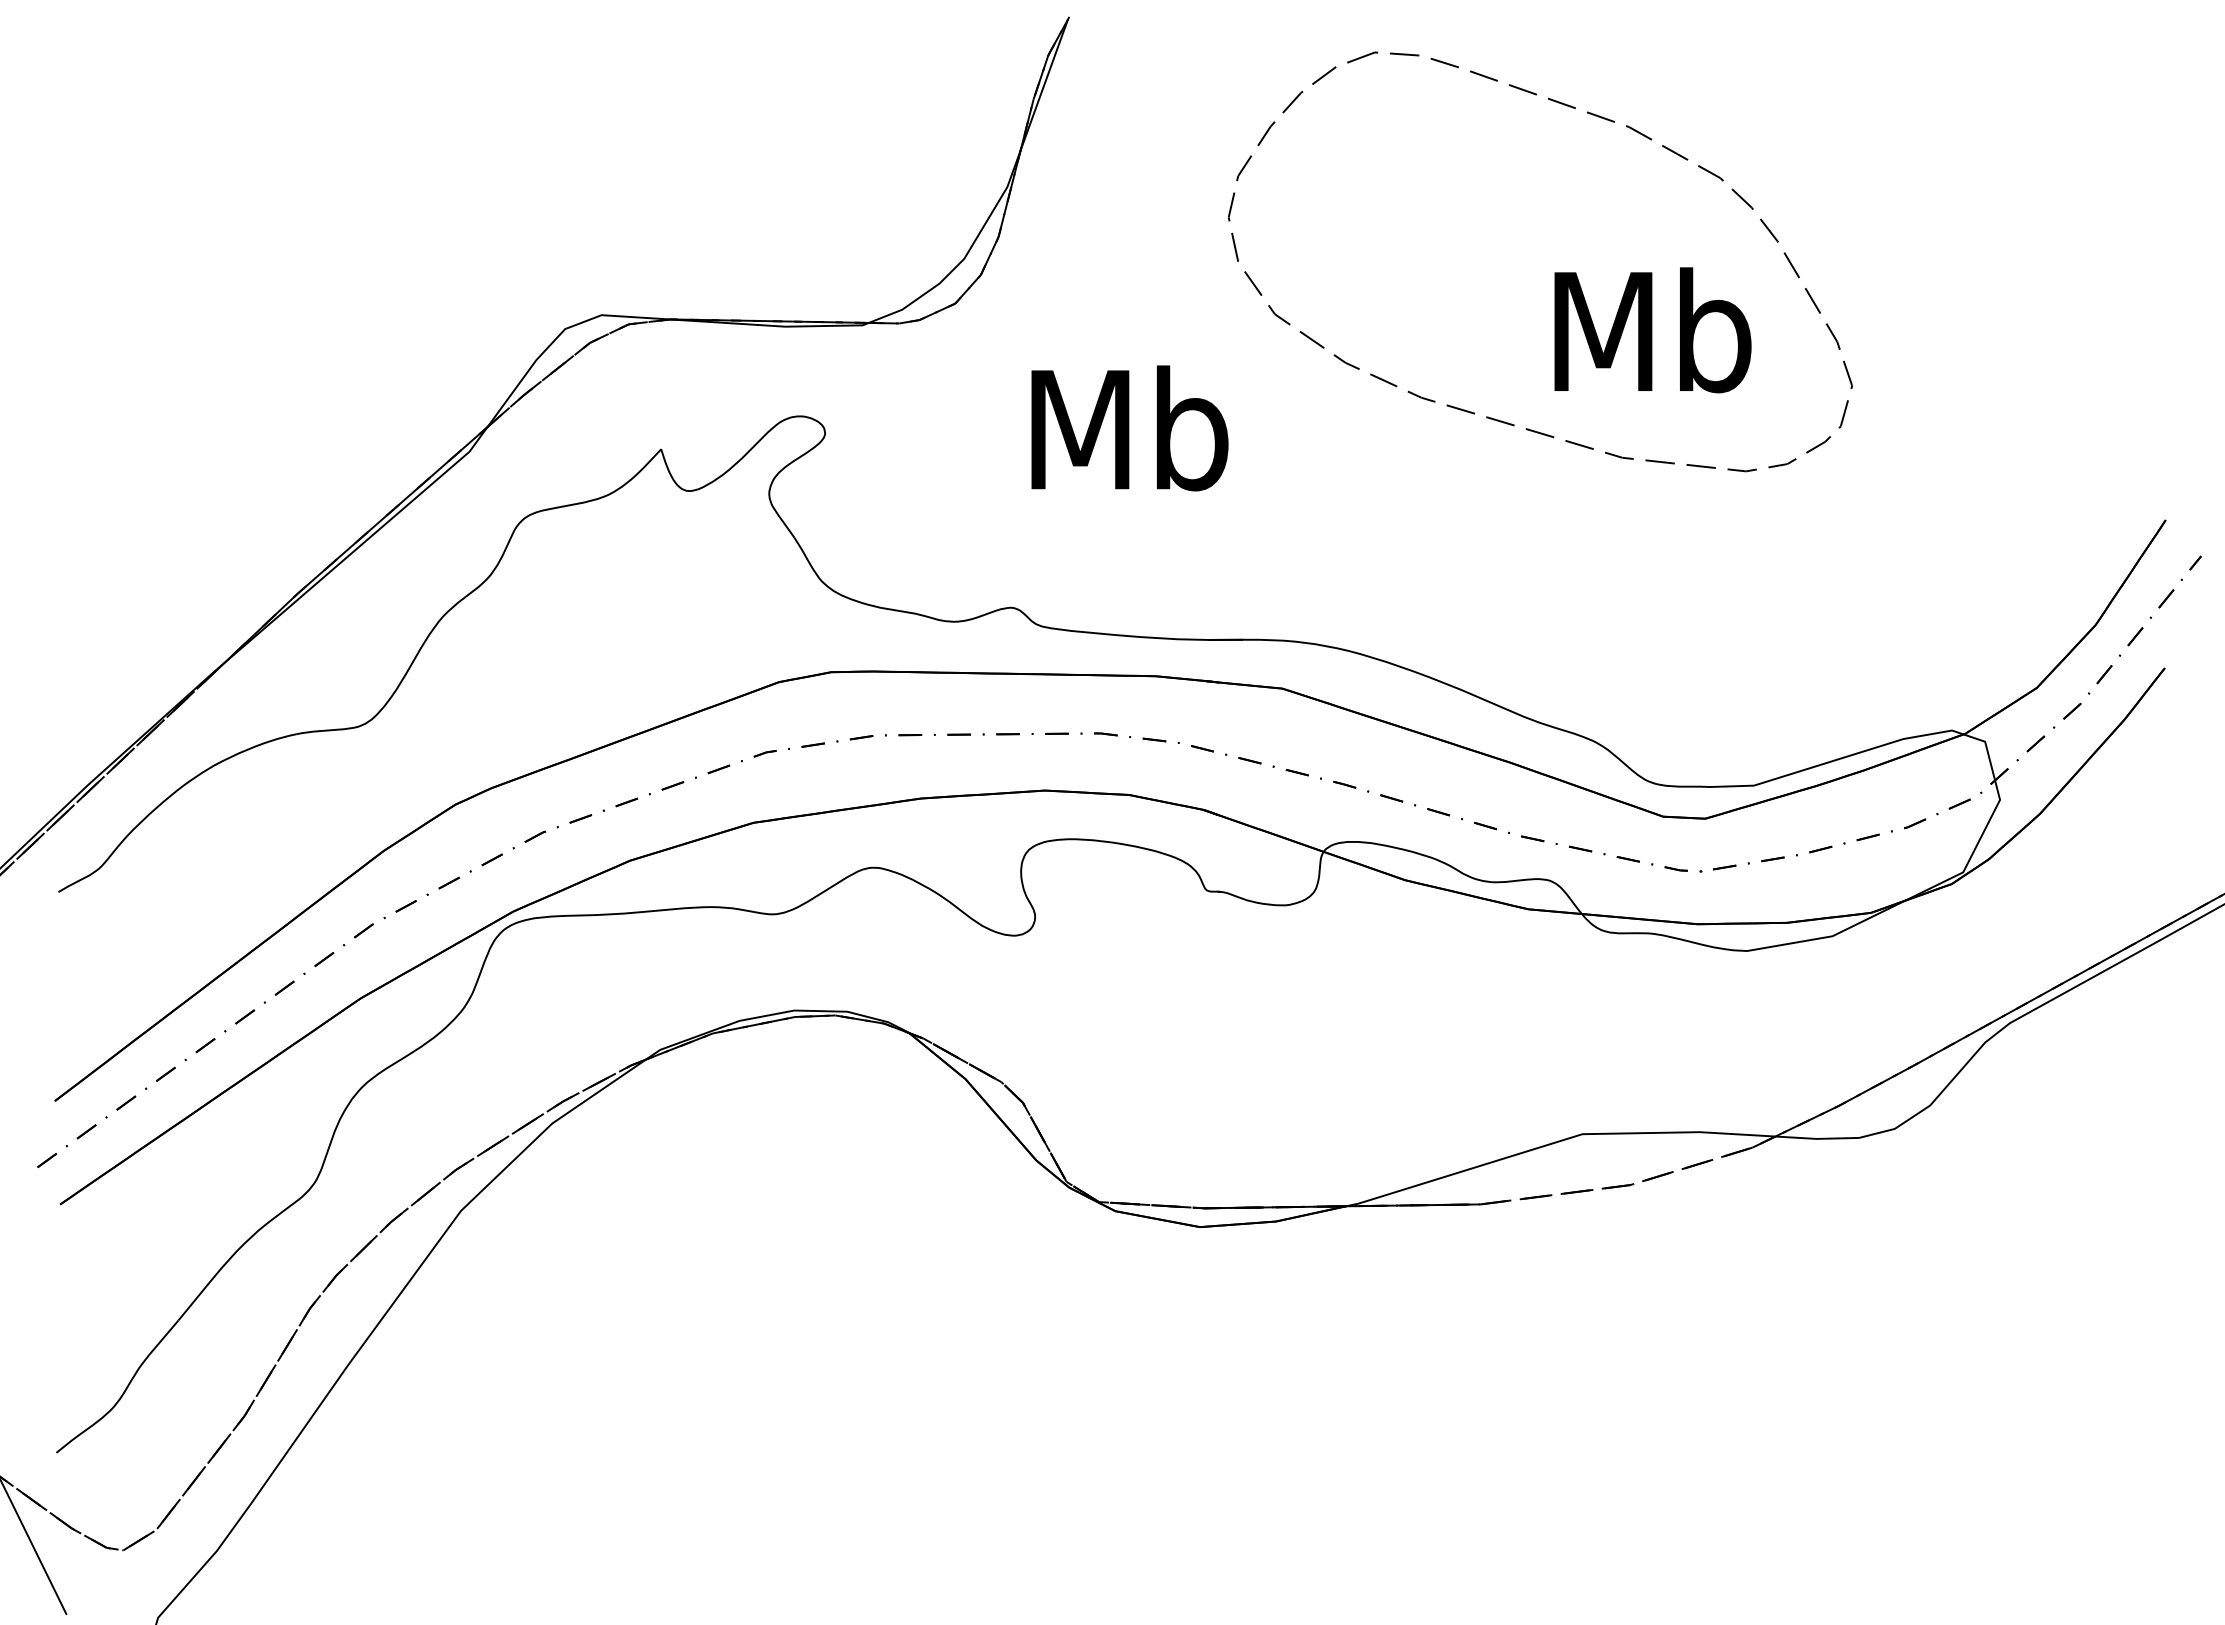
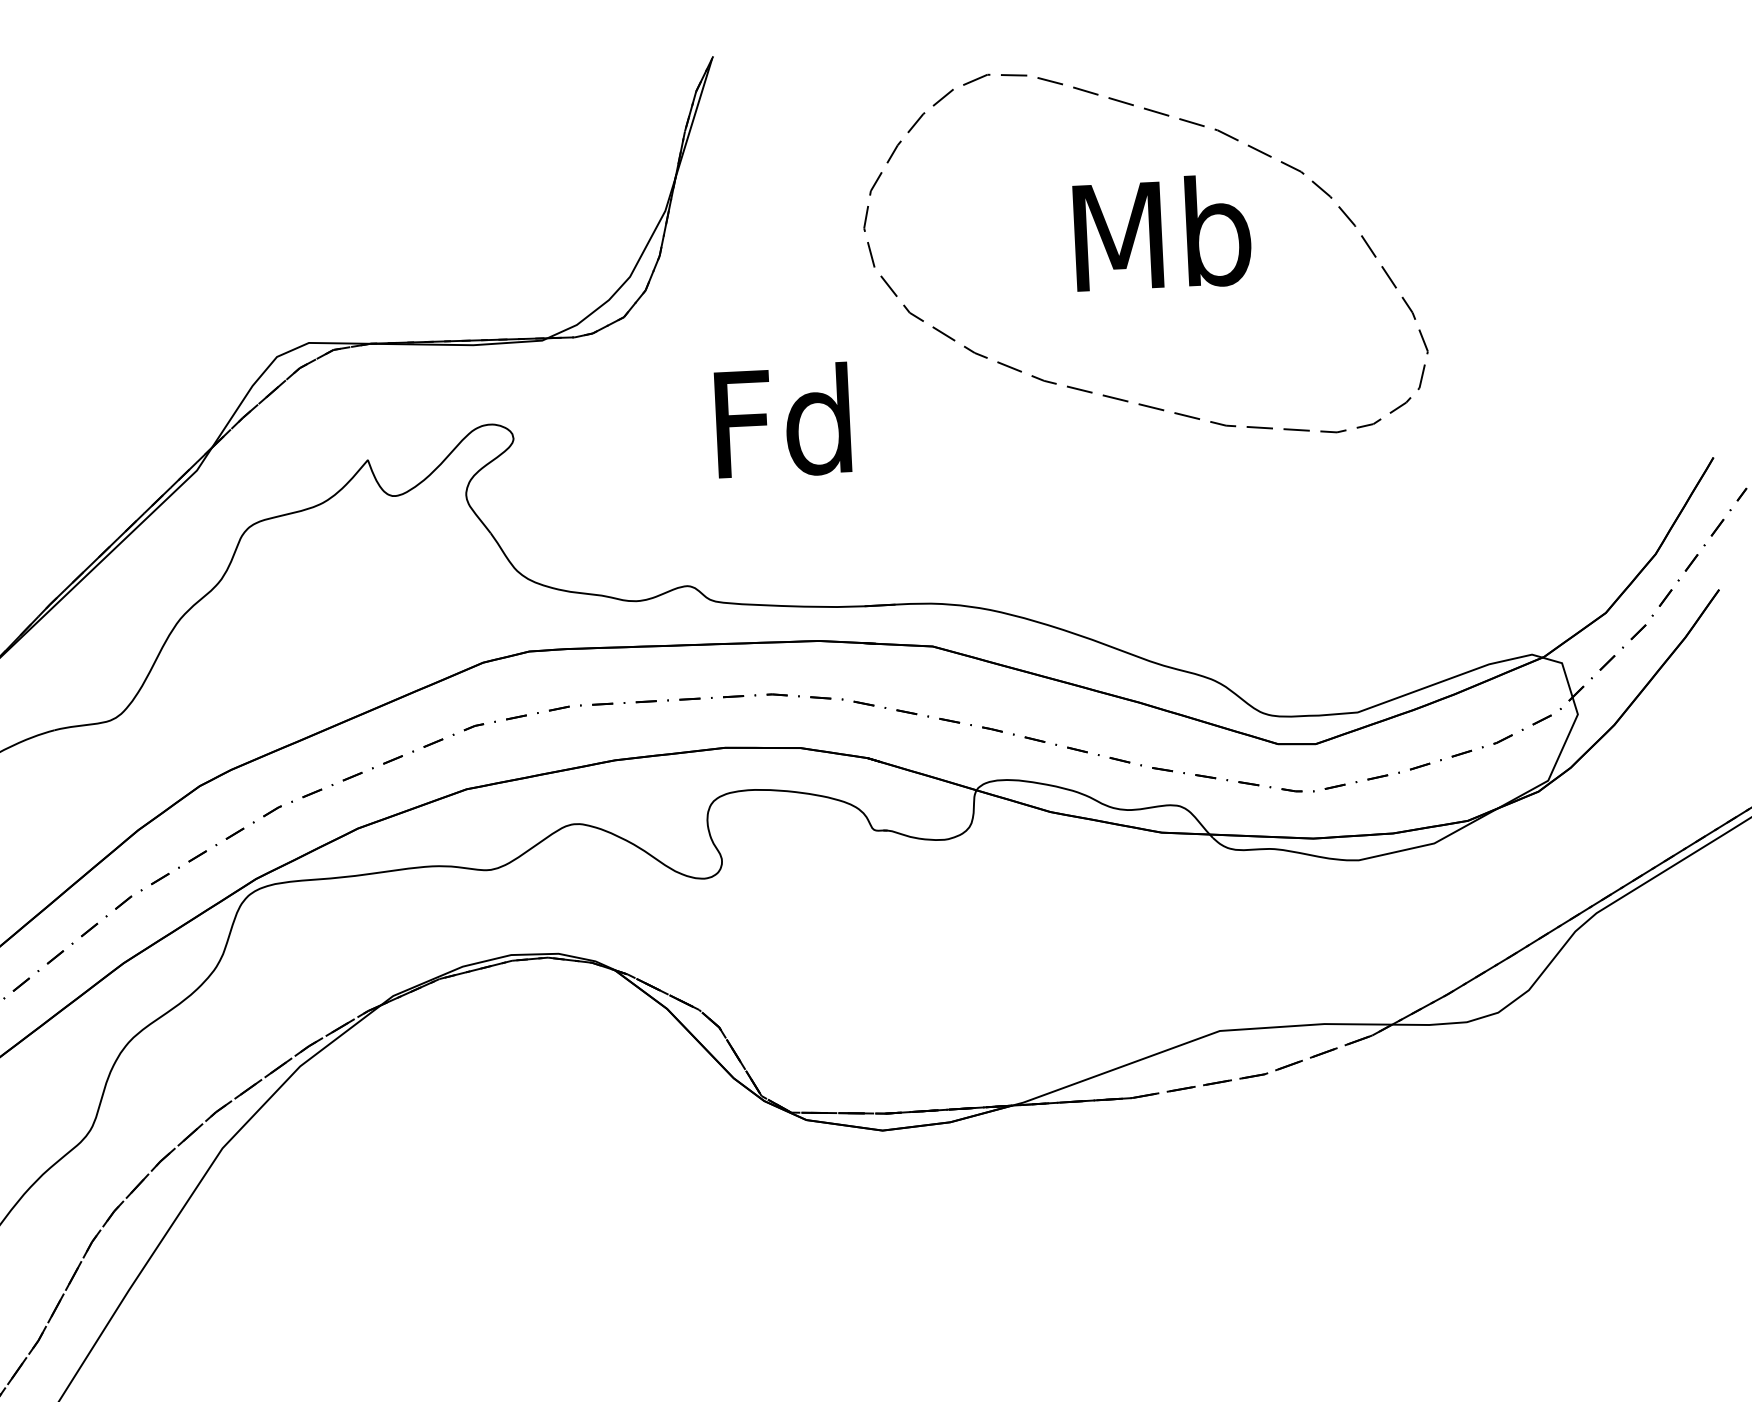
text: (1652, 330) -> (1162, 233), moved
text: (1129, 428) -> (784, 421), Mb -> Fd

